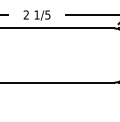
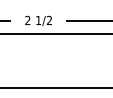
text: (47, 14) -> (49, 19), 1/5 -> 1/2

